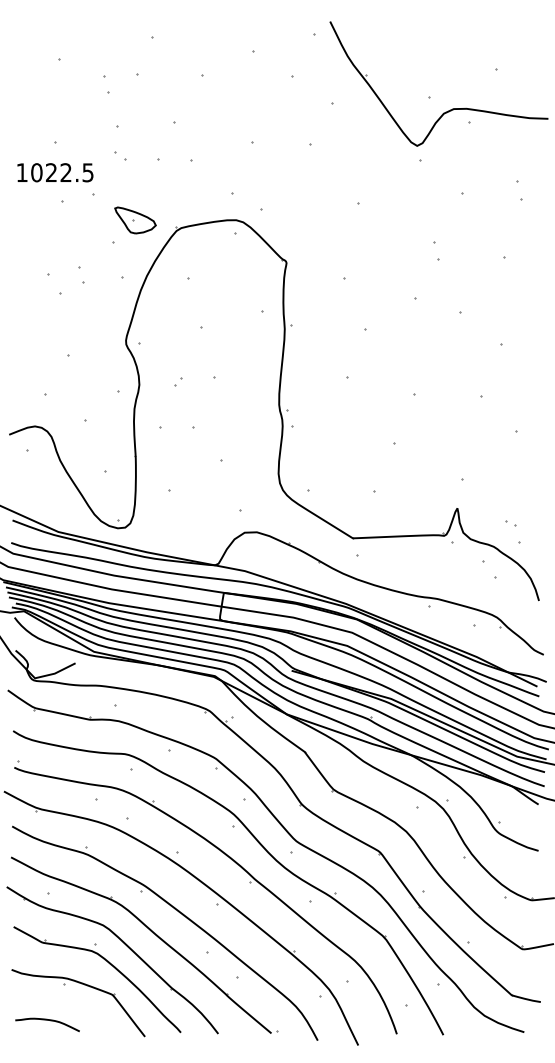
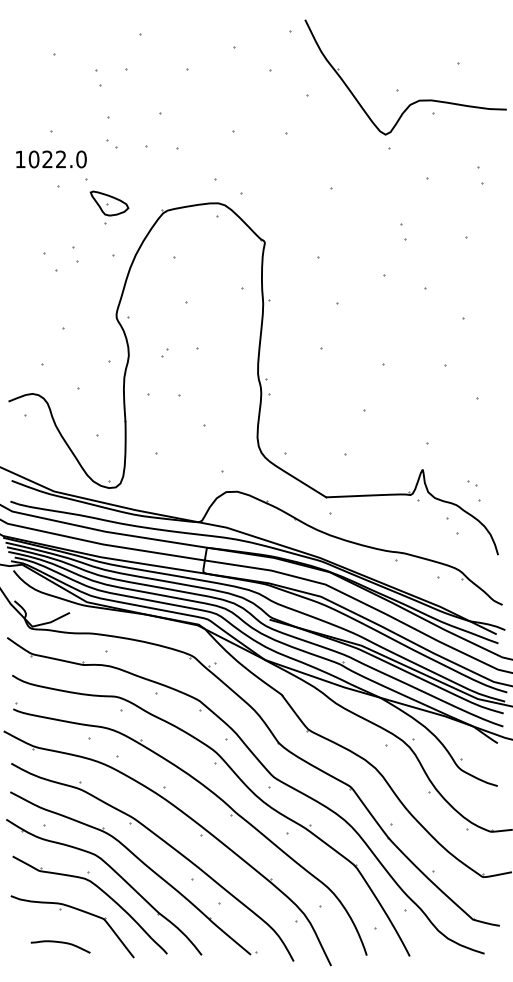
text: (87, 172) -> (80, 159), 1022.5 -> 1022.0
part: (135, 220) -> (109, 203), moved
curve: (47, 1020) -> (60, 942), moved

